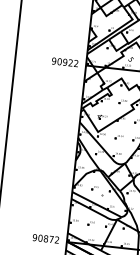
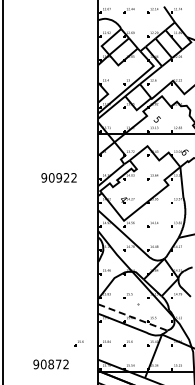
text: (64, 62) -> (58, 177), moved
line: (97, 204) -> (133, 317), solid -> dashed
part: (54, 219) -> (78, 343), added
text: (45, 238) -> (50, 364), moved

